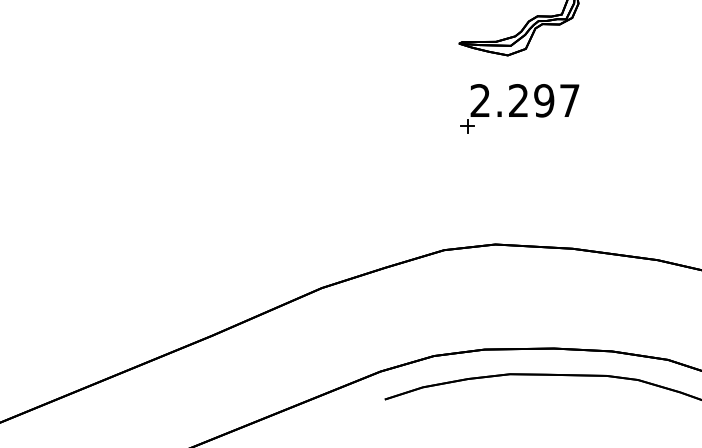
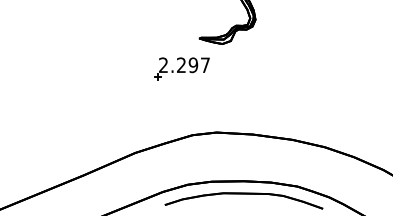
part: (518, 107) -> (181, 68), moved

